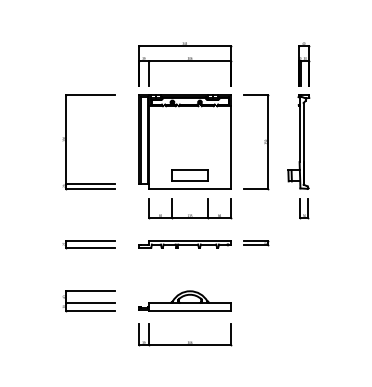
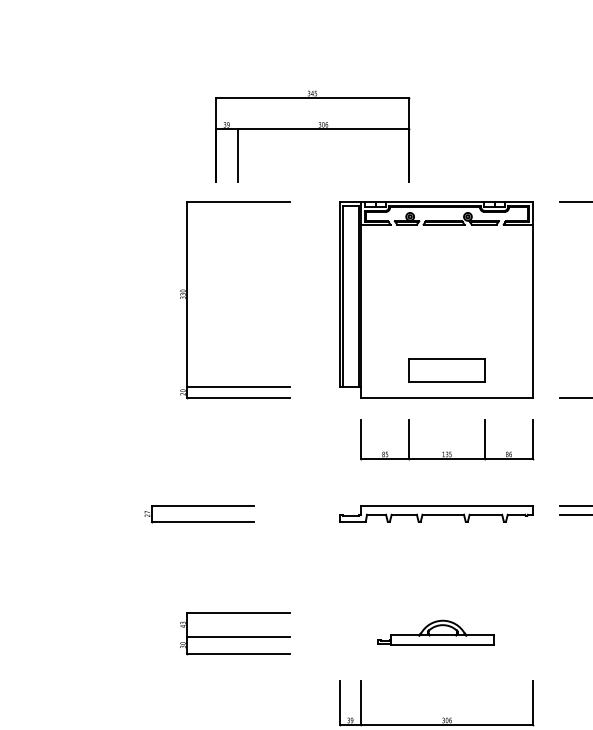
part: (185, 64) -> (313, 137), moved
part: (88, 244) -> (198, 514), moved
part: (184, 300) -> (435, 631), size x0.6

